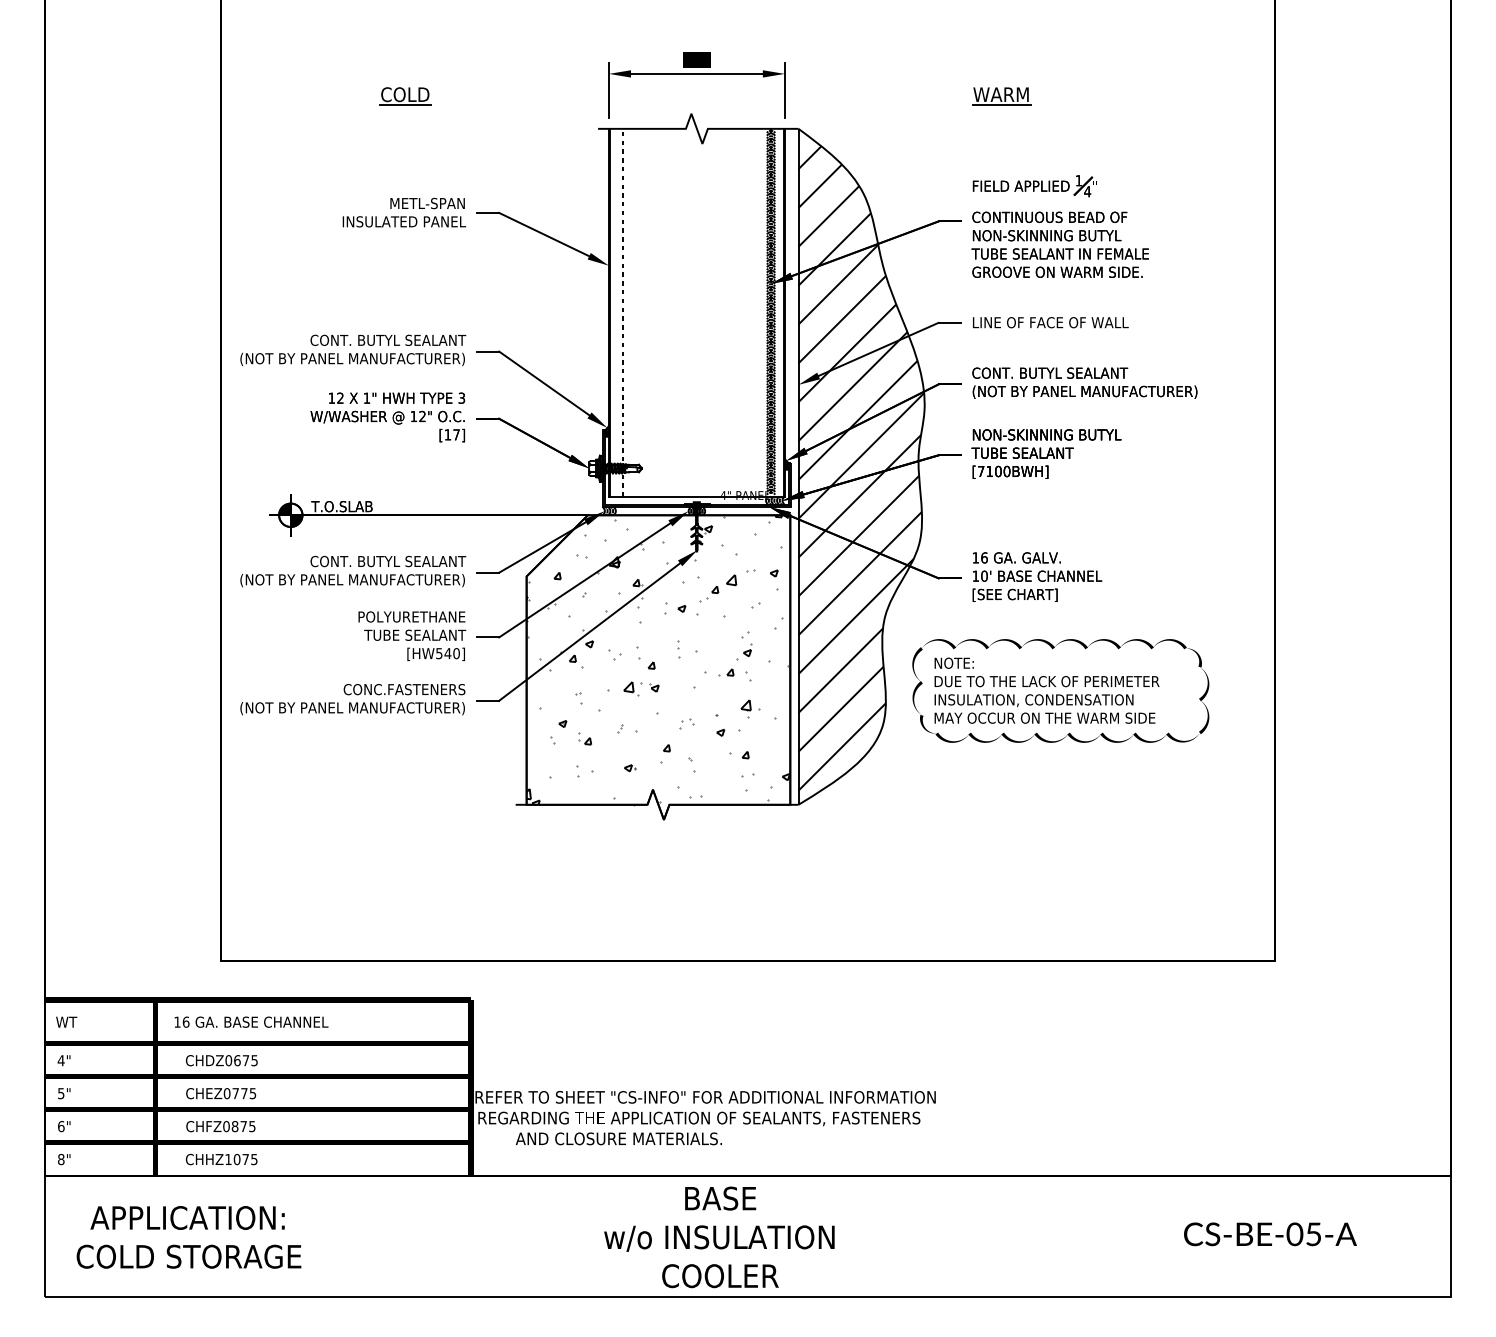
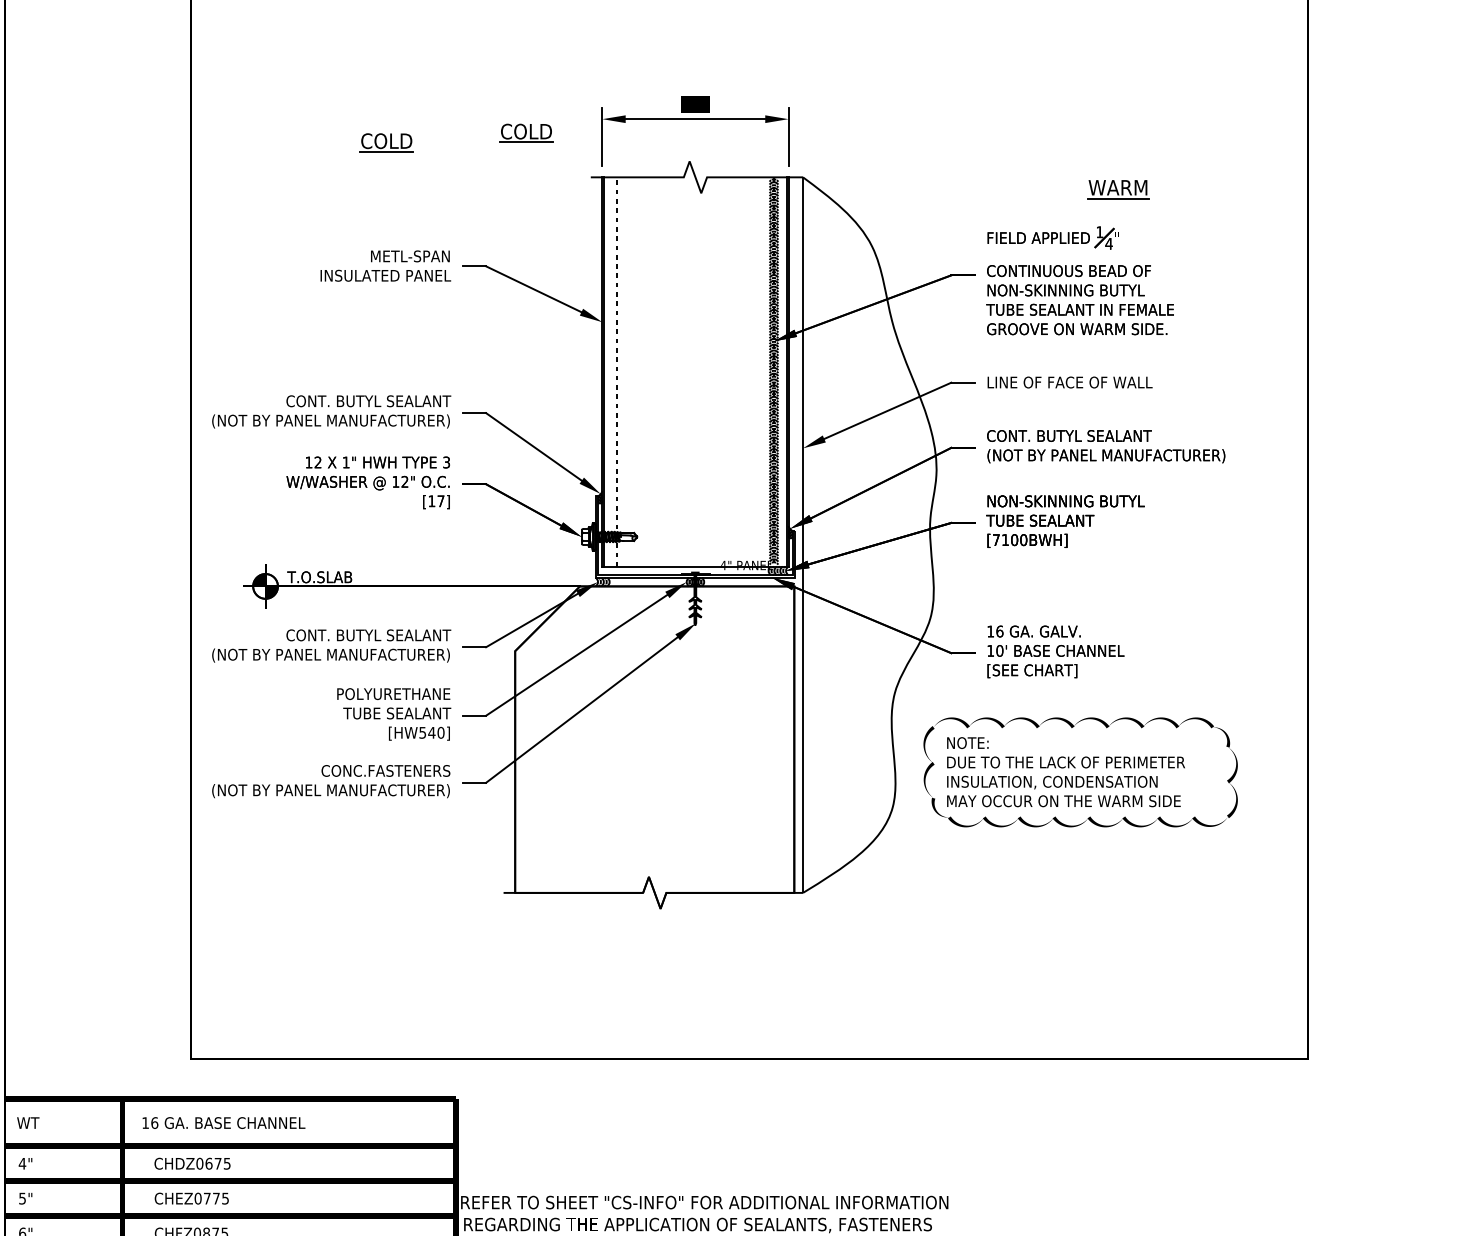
part: (537, 87) -> (526, 133), added
part: (1001, 96) -> (1118, 189), moved
hatch: (861, 459) -> (869, 527), removed
hatch: (658, 659) -> (654, 739), removed

